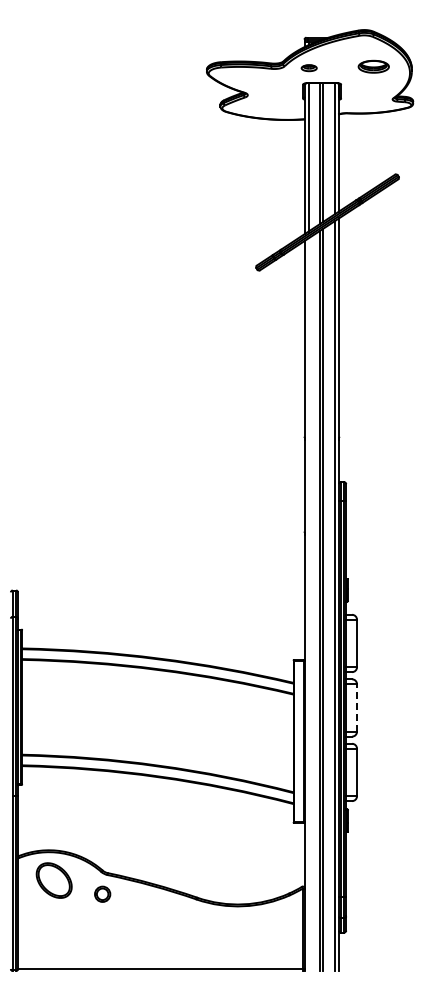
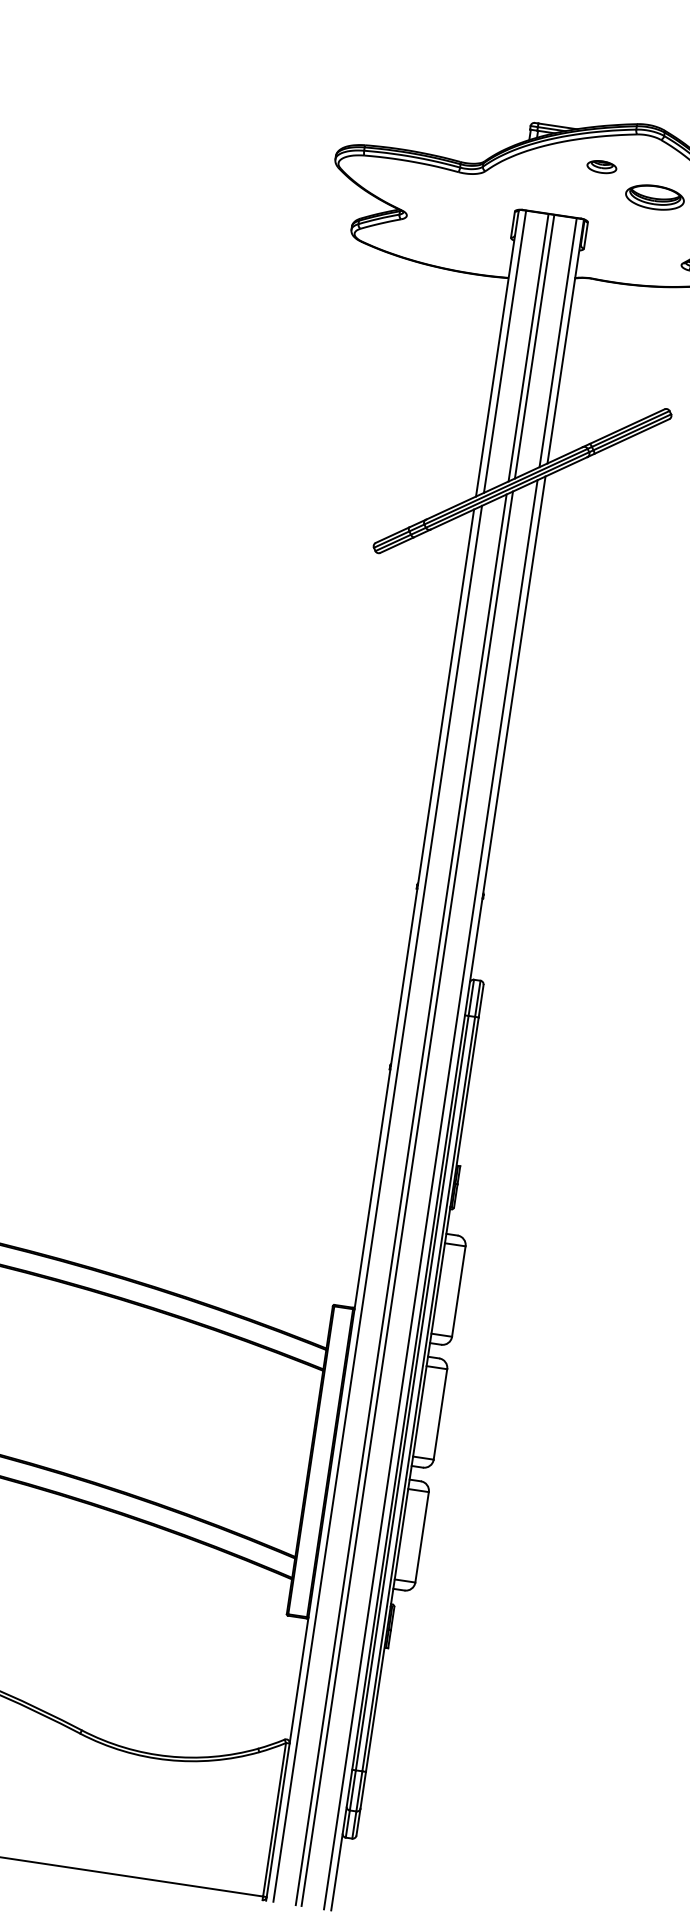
part: (308, 68) -> (600, 167), moved
line: (308, 604) -> (377, 1203), added
line: (357, 707) -> (441, 1413), dashed -> solid

